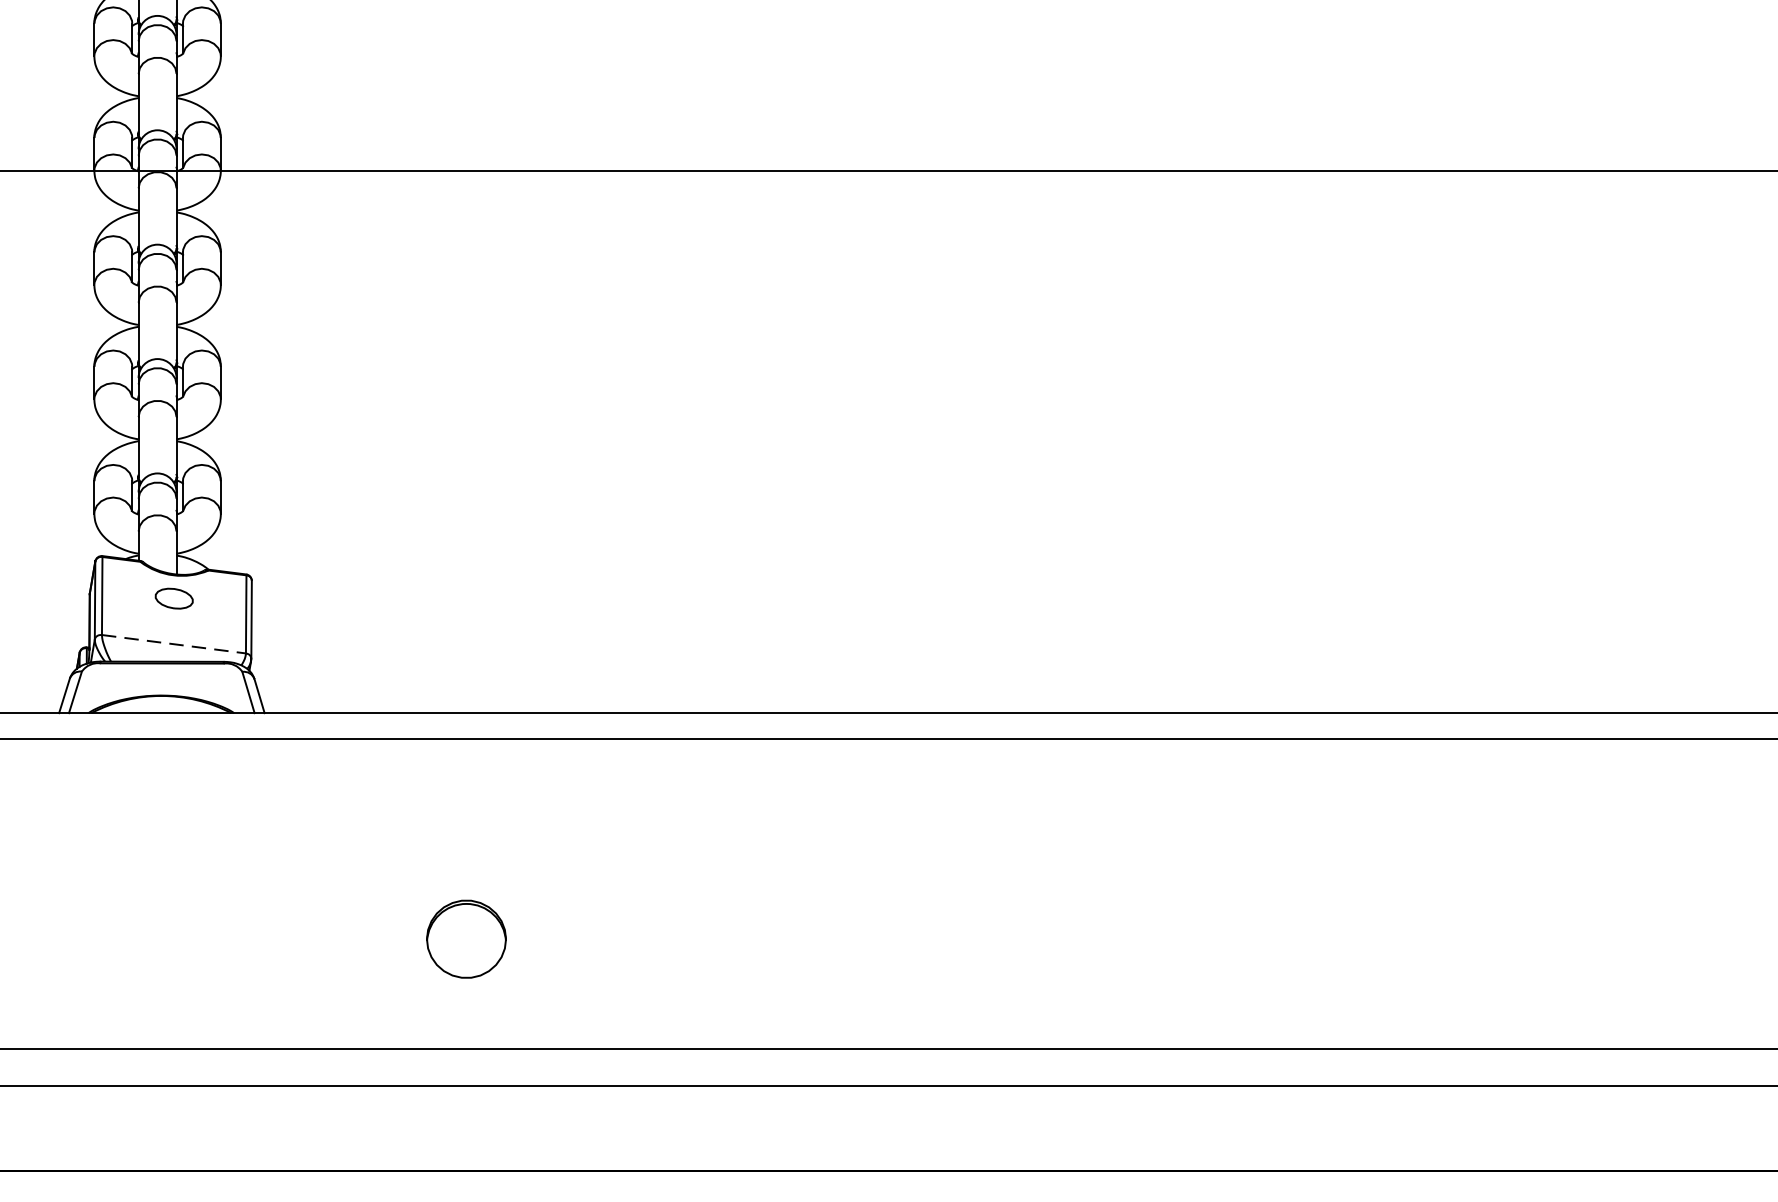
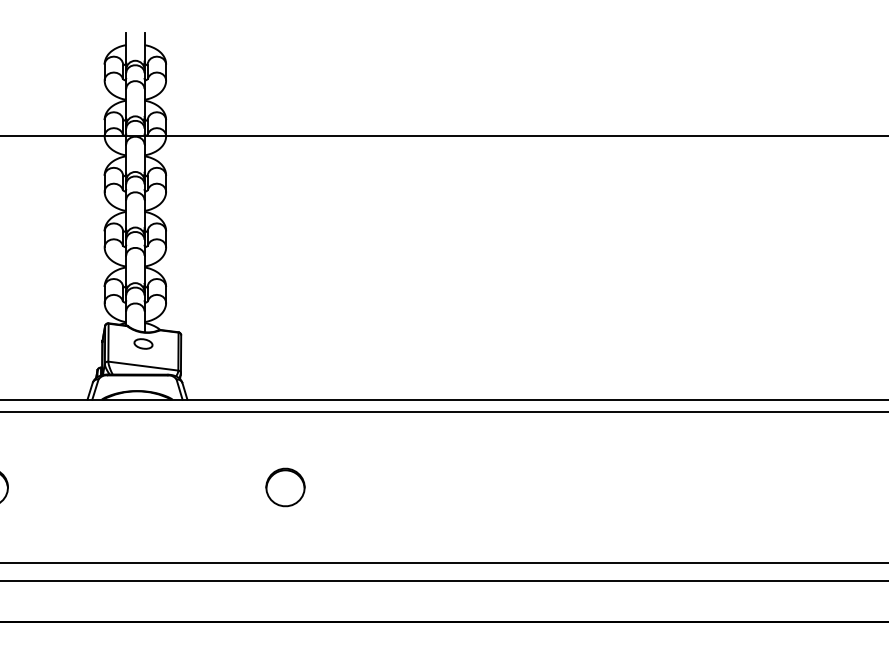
line: (174, 644) -> (143, 366), dashed -> solid
part: (466, 939) -> (285, 487), moved

